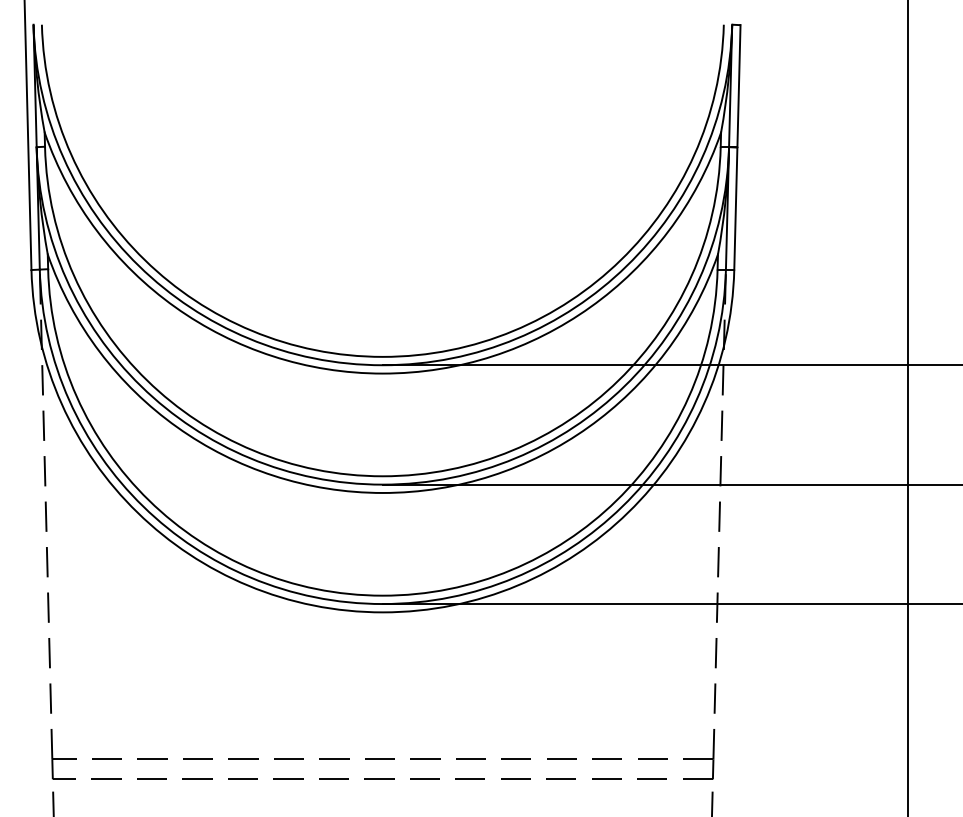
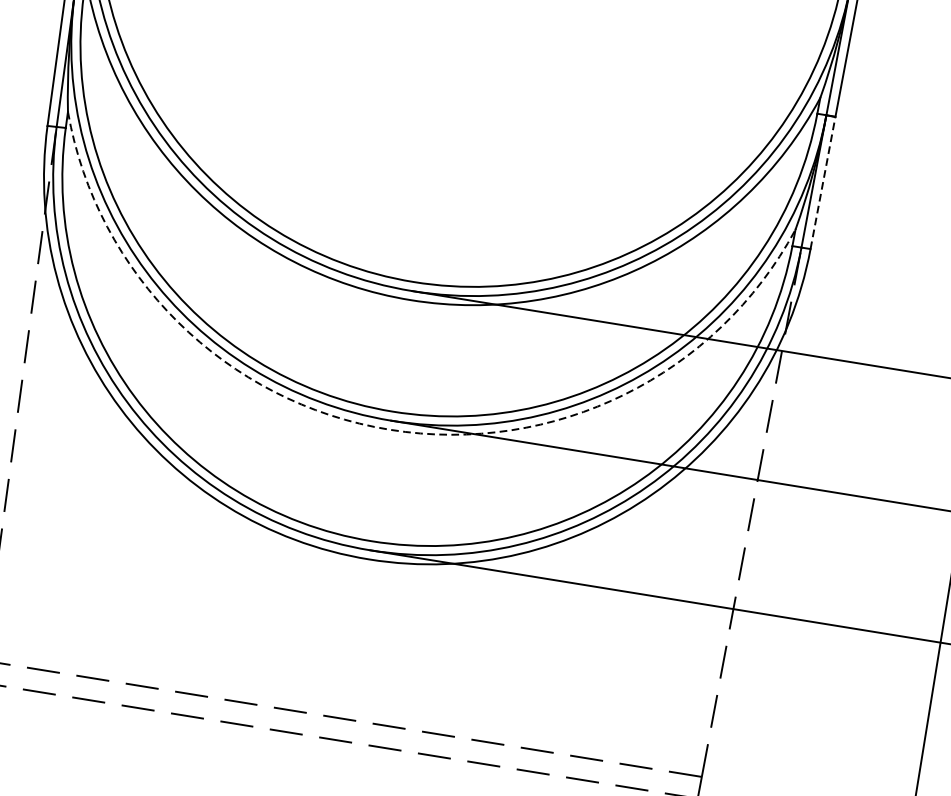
line: (735, 208) -> (822, 182), solid -> dashed
arc: (382, 492) -> (389, 429), solid -> dashed

